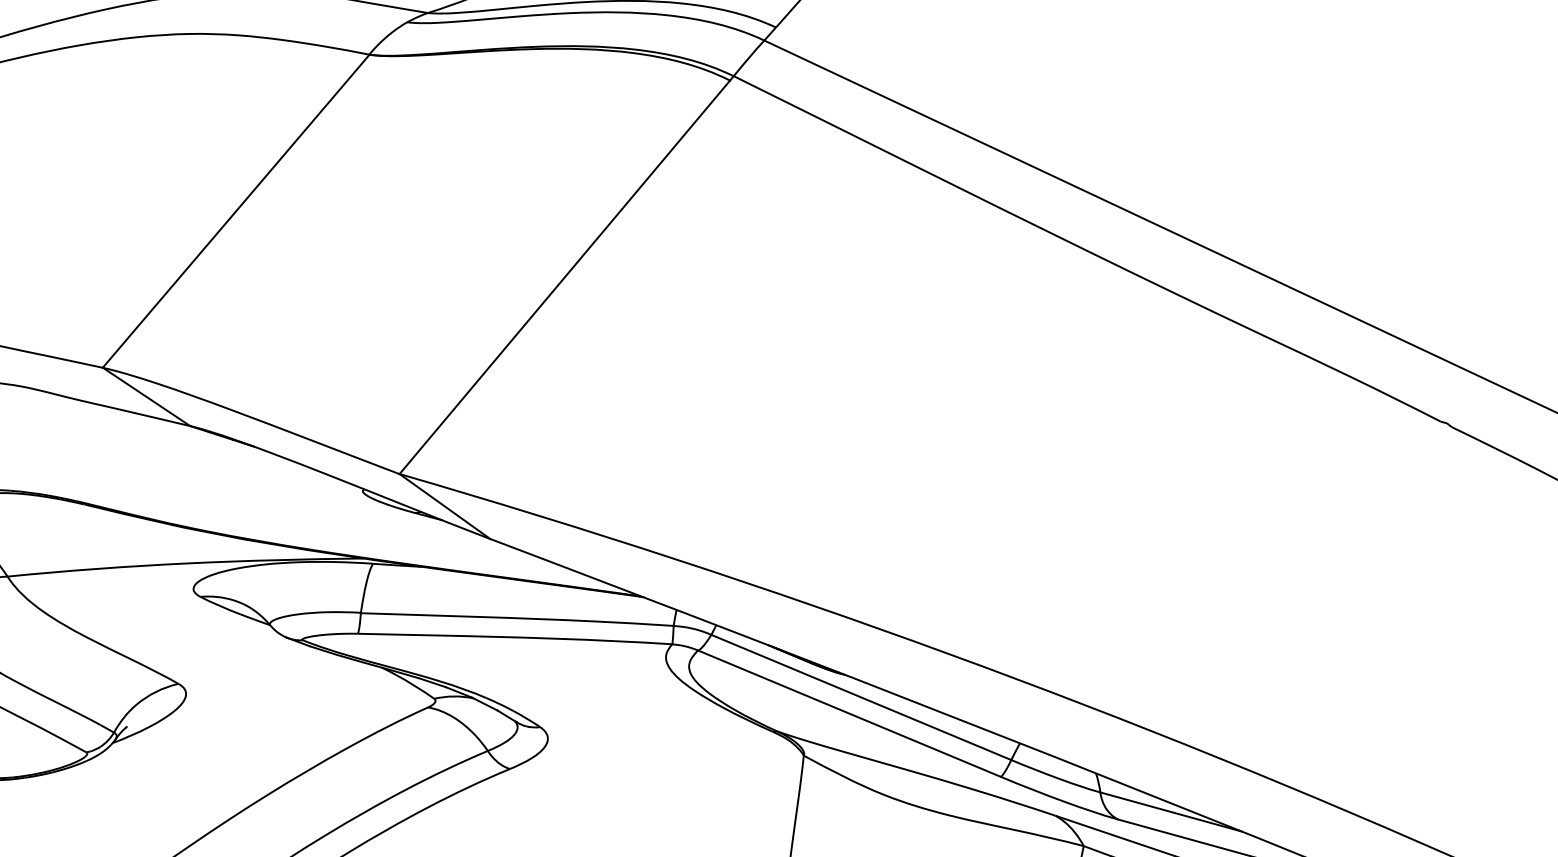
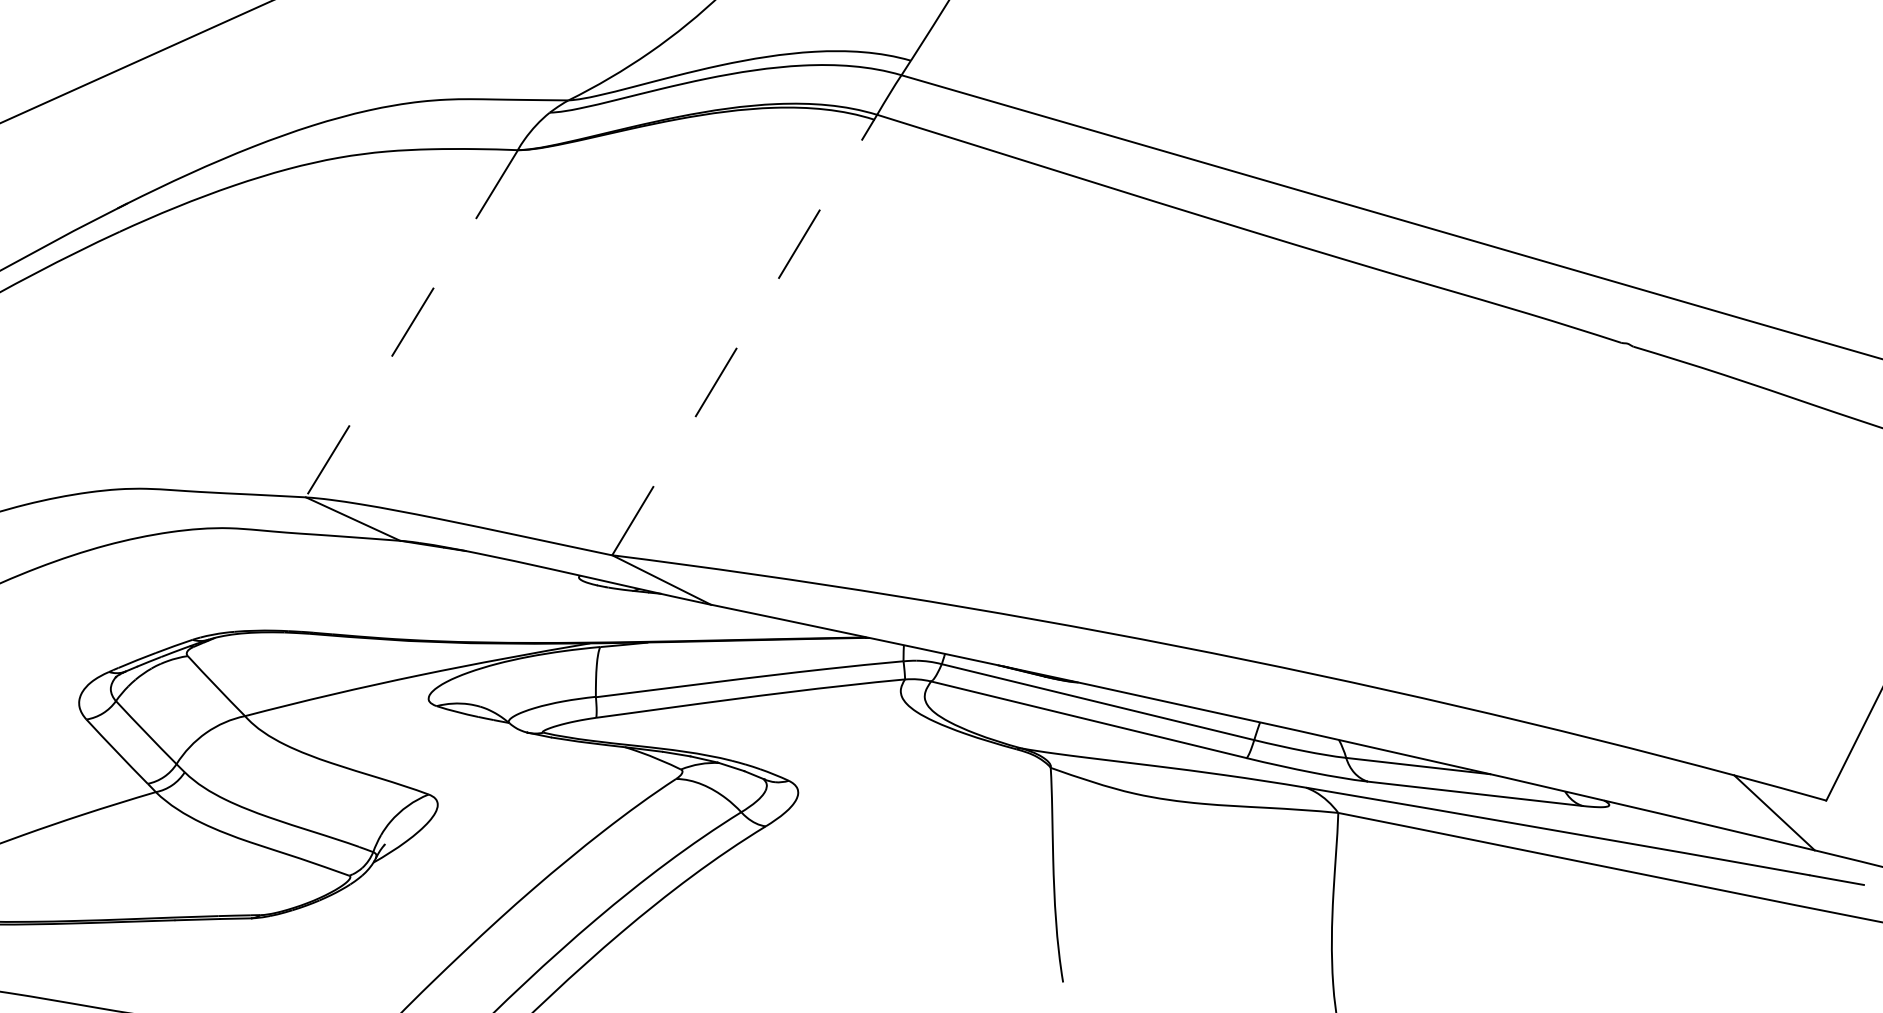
line: (235, 210) -> (411, 323), solid -> dashed
line: (565, 277) -> (743, 337), solid -> dashed

